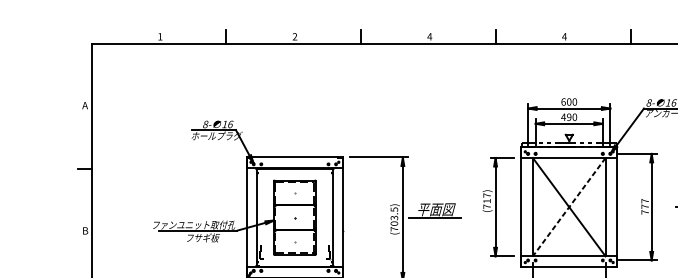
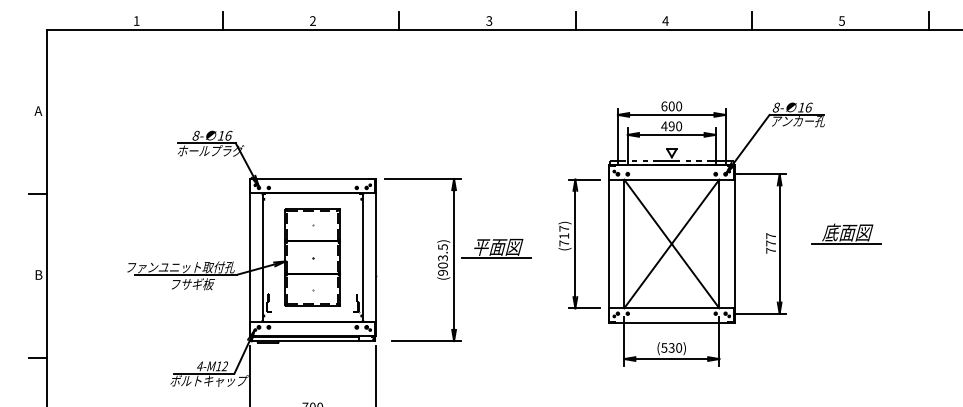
text: (429, 36) -> (489, 20), 4 -> 3
line: (569, 207) -> (671, 244), dashed -> solid
text: (394, 228) -> (442, 272), (703.5) -> (903.5)

